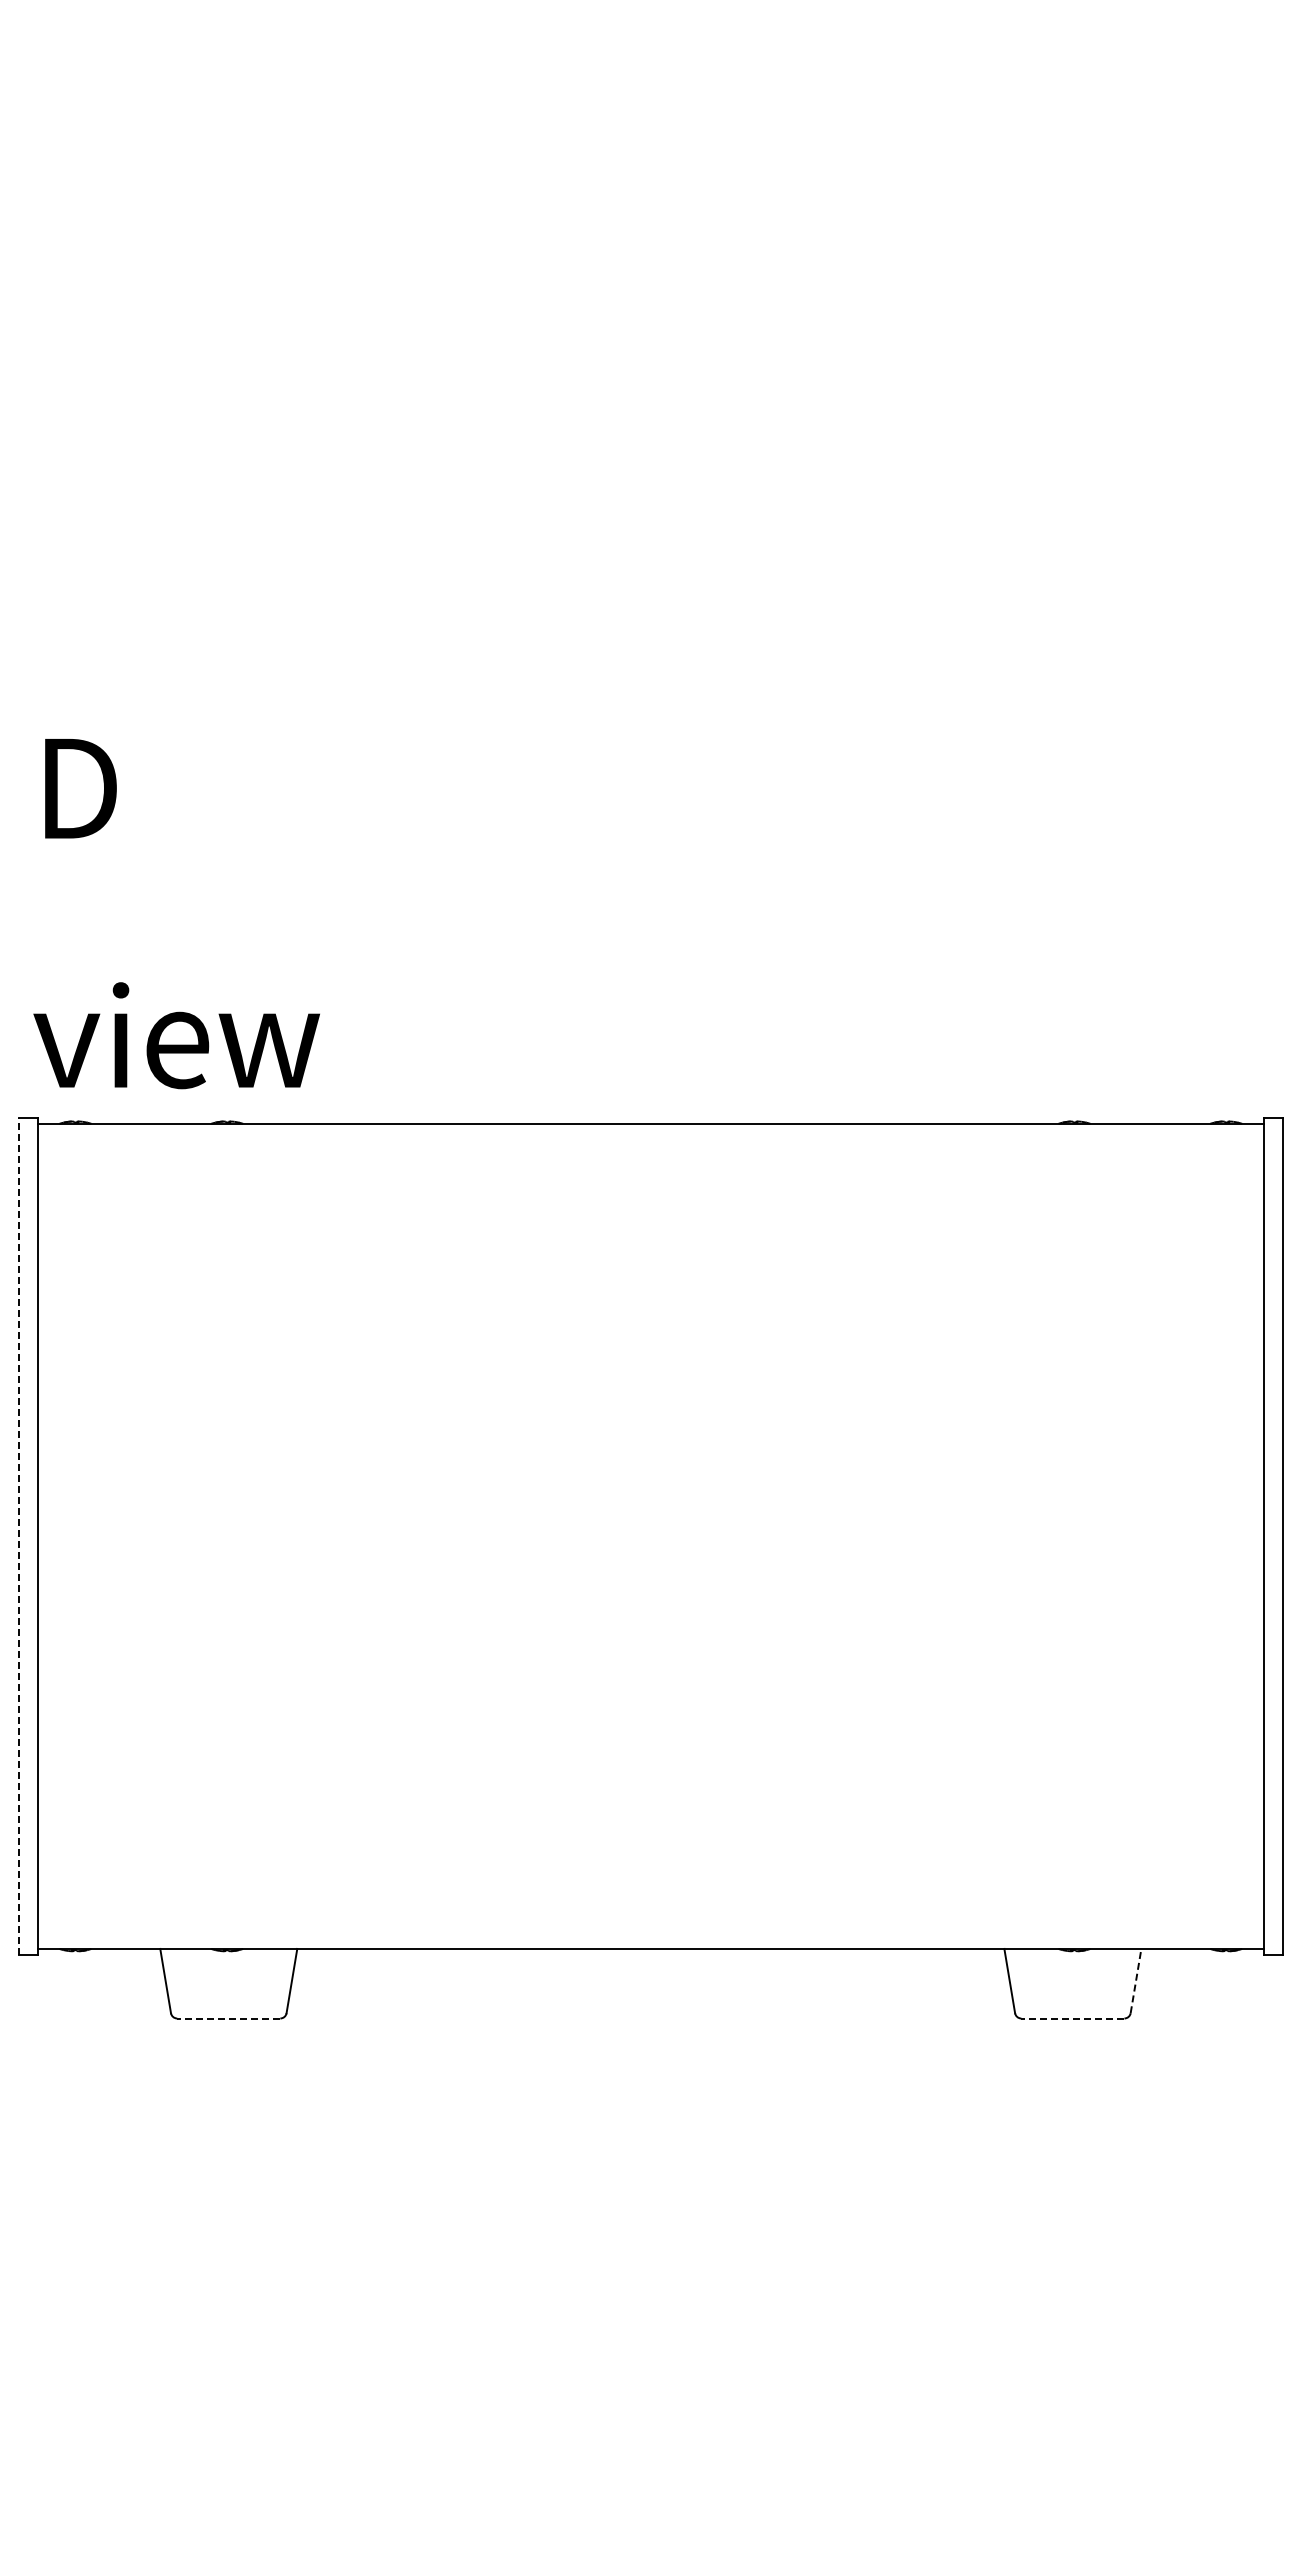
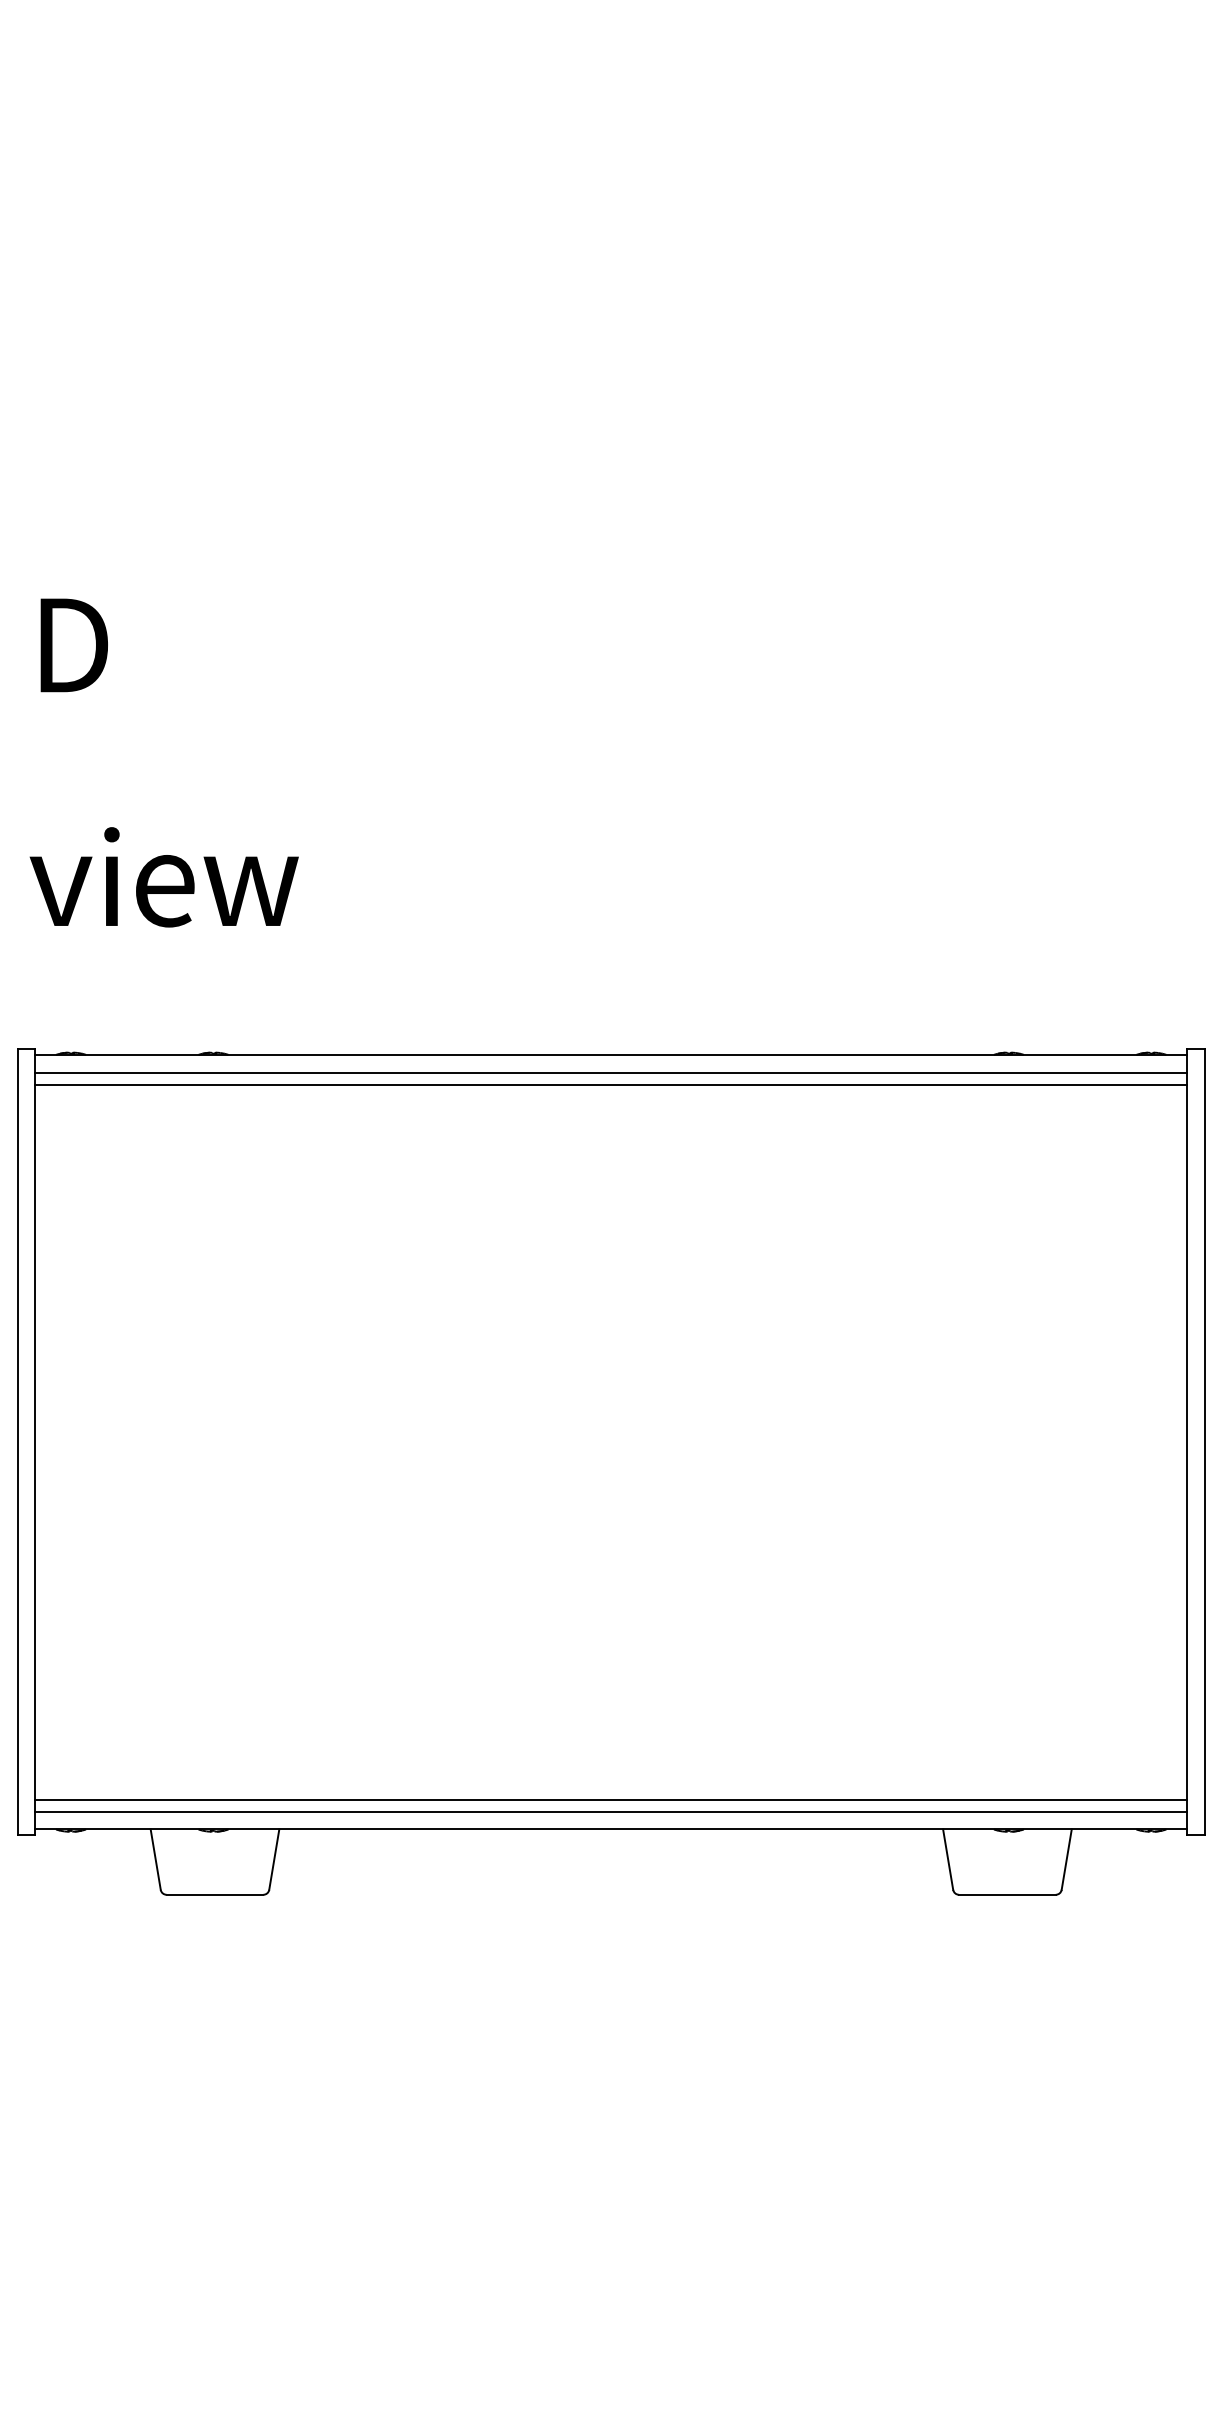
text: (176, 914) -> (164, 763), moved
line: (650, 1142) -> (610, 1072), added
line: (650, 1155) -> (610, 1084), added
line: (18, 1536) -> (17, 1442), dashed -> solid
line: (650, 1917) -> (610, 1799), added
line: (650, 1929) -> (610, 1811), added
line: (1136, 1981) -> (1067, 1860), dashed -> solid
line: (228, 2018) -> (214, 1894), dashed -> solid
line: (1072, 2018) -> (1007, 1894), dashed -> solid

